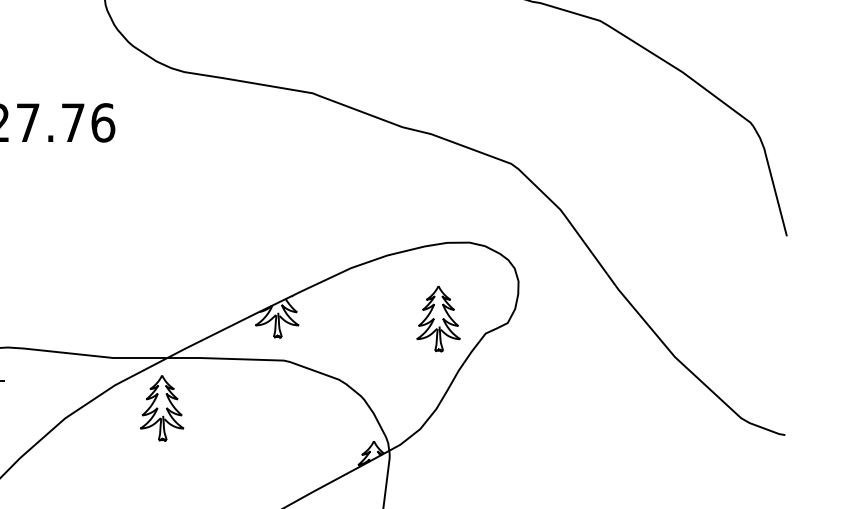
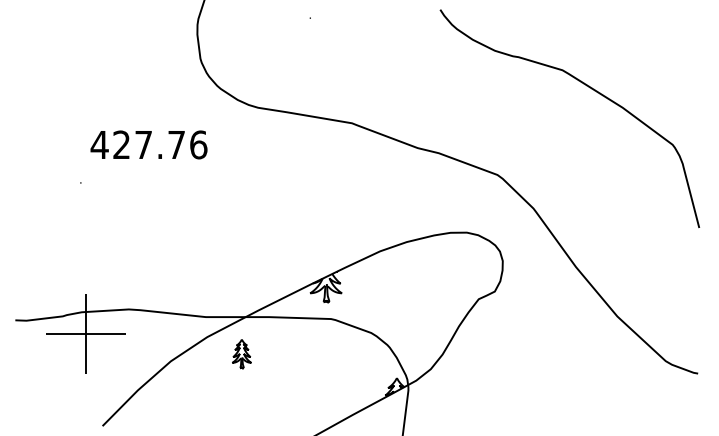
part: (438, 318) -> (444, 288), removed
part: (161, 407) -> (241, 353), size x0.6

